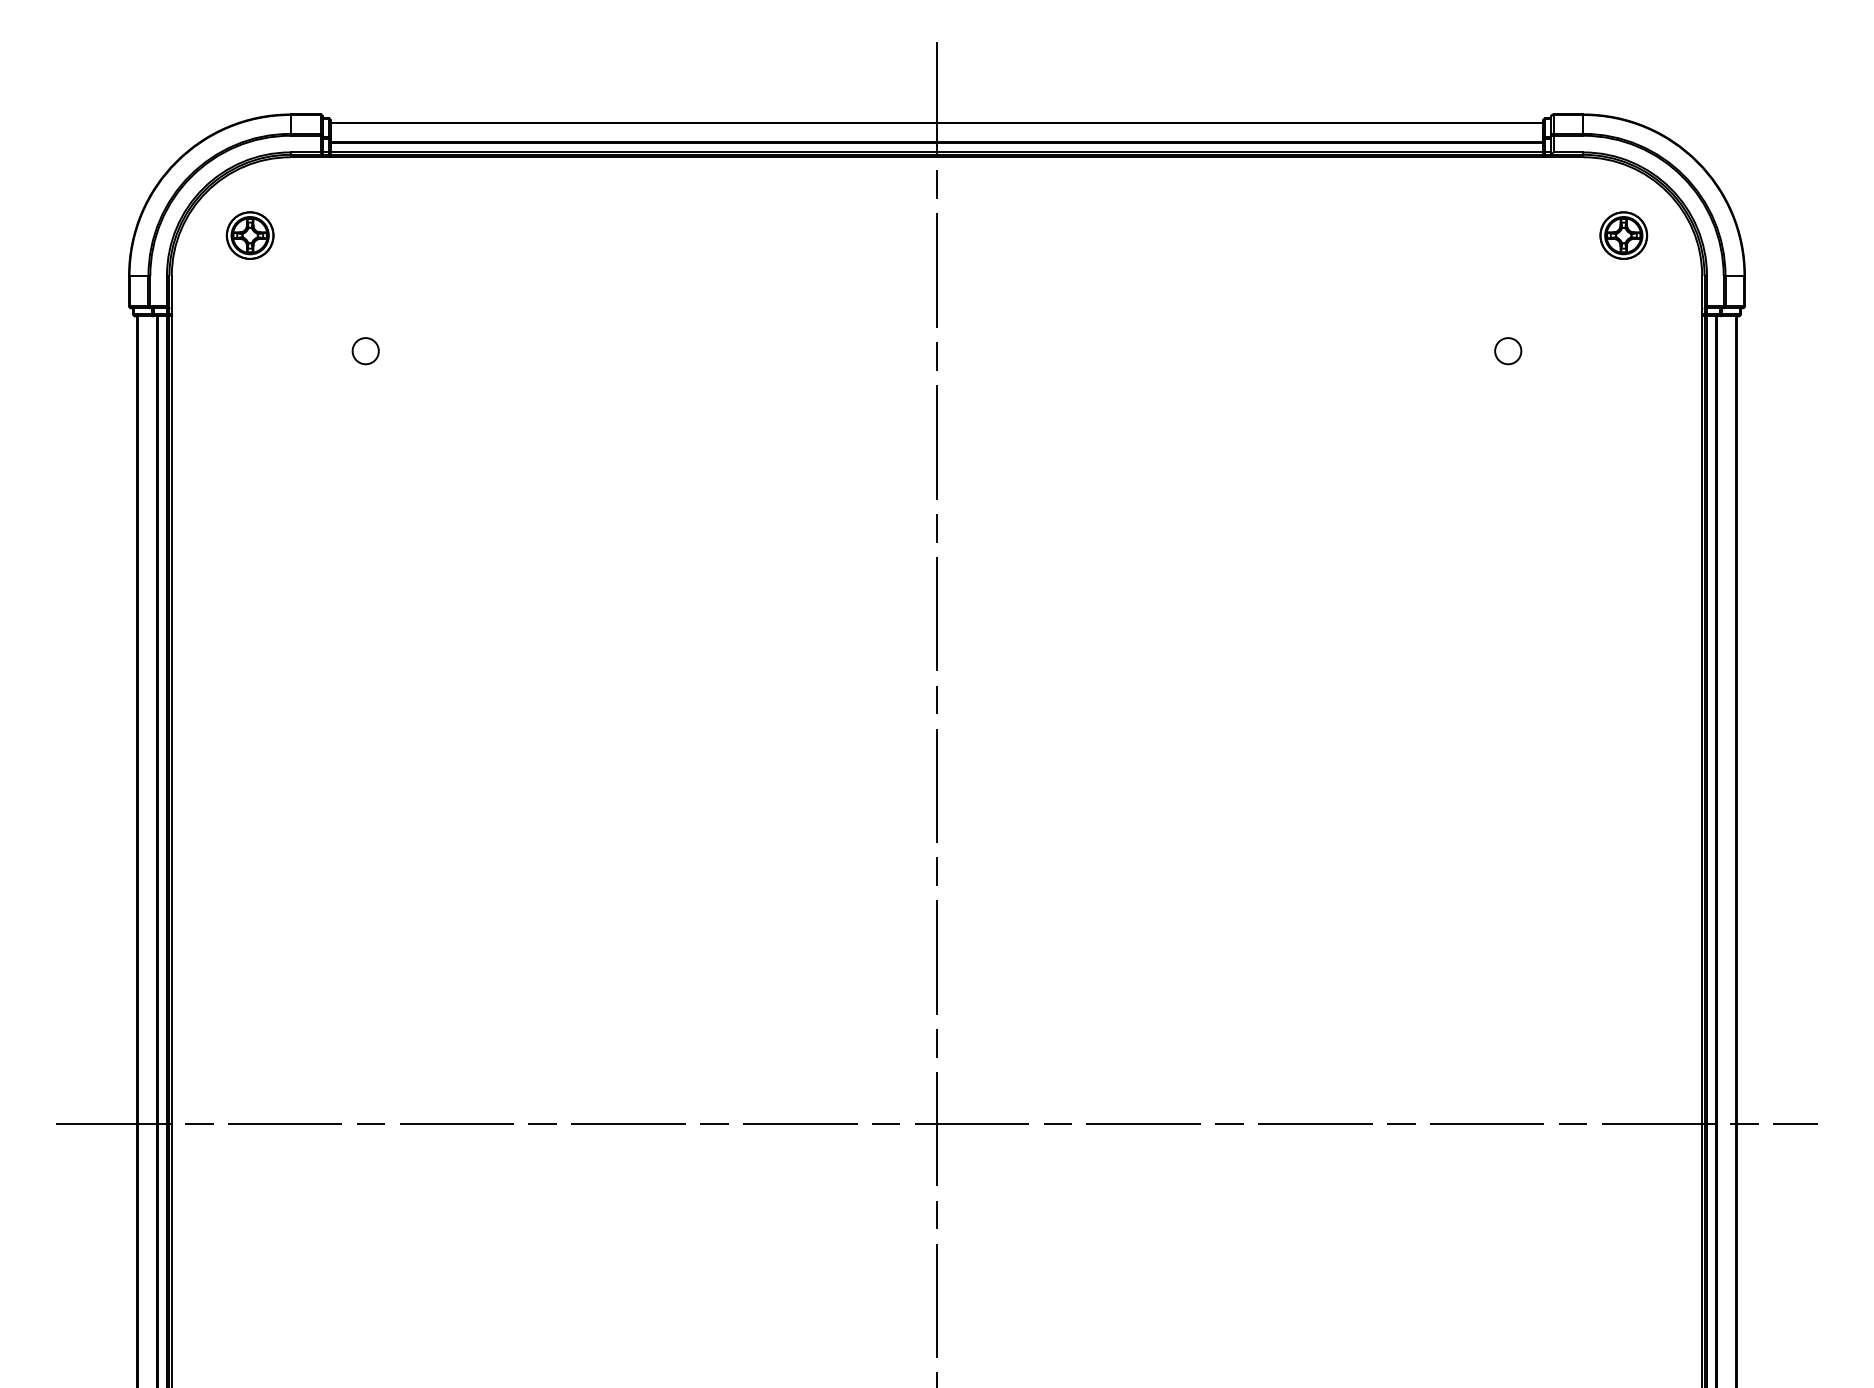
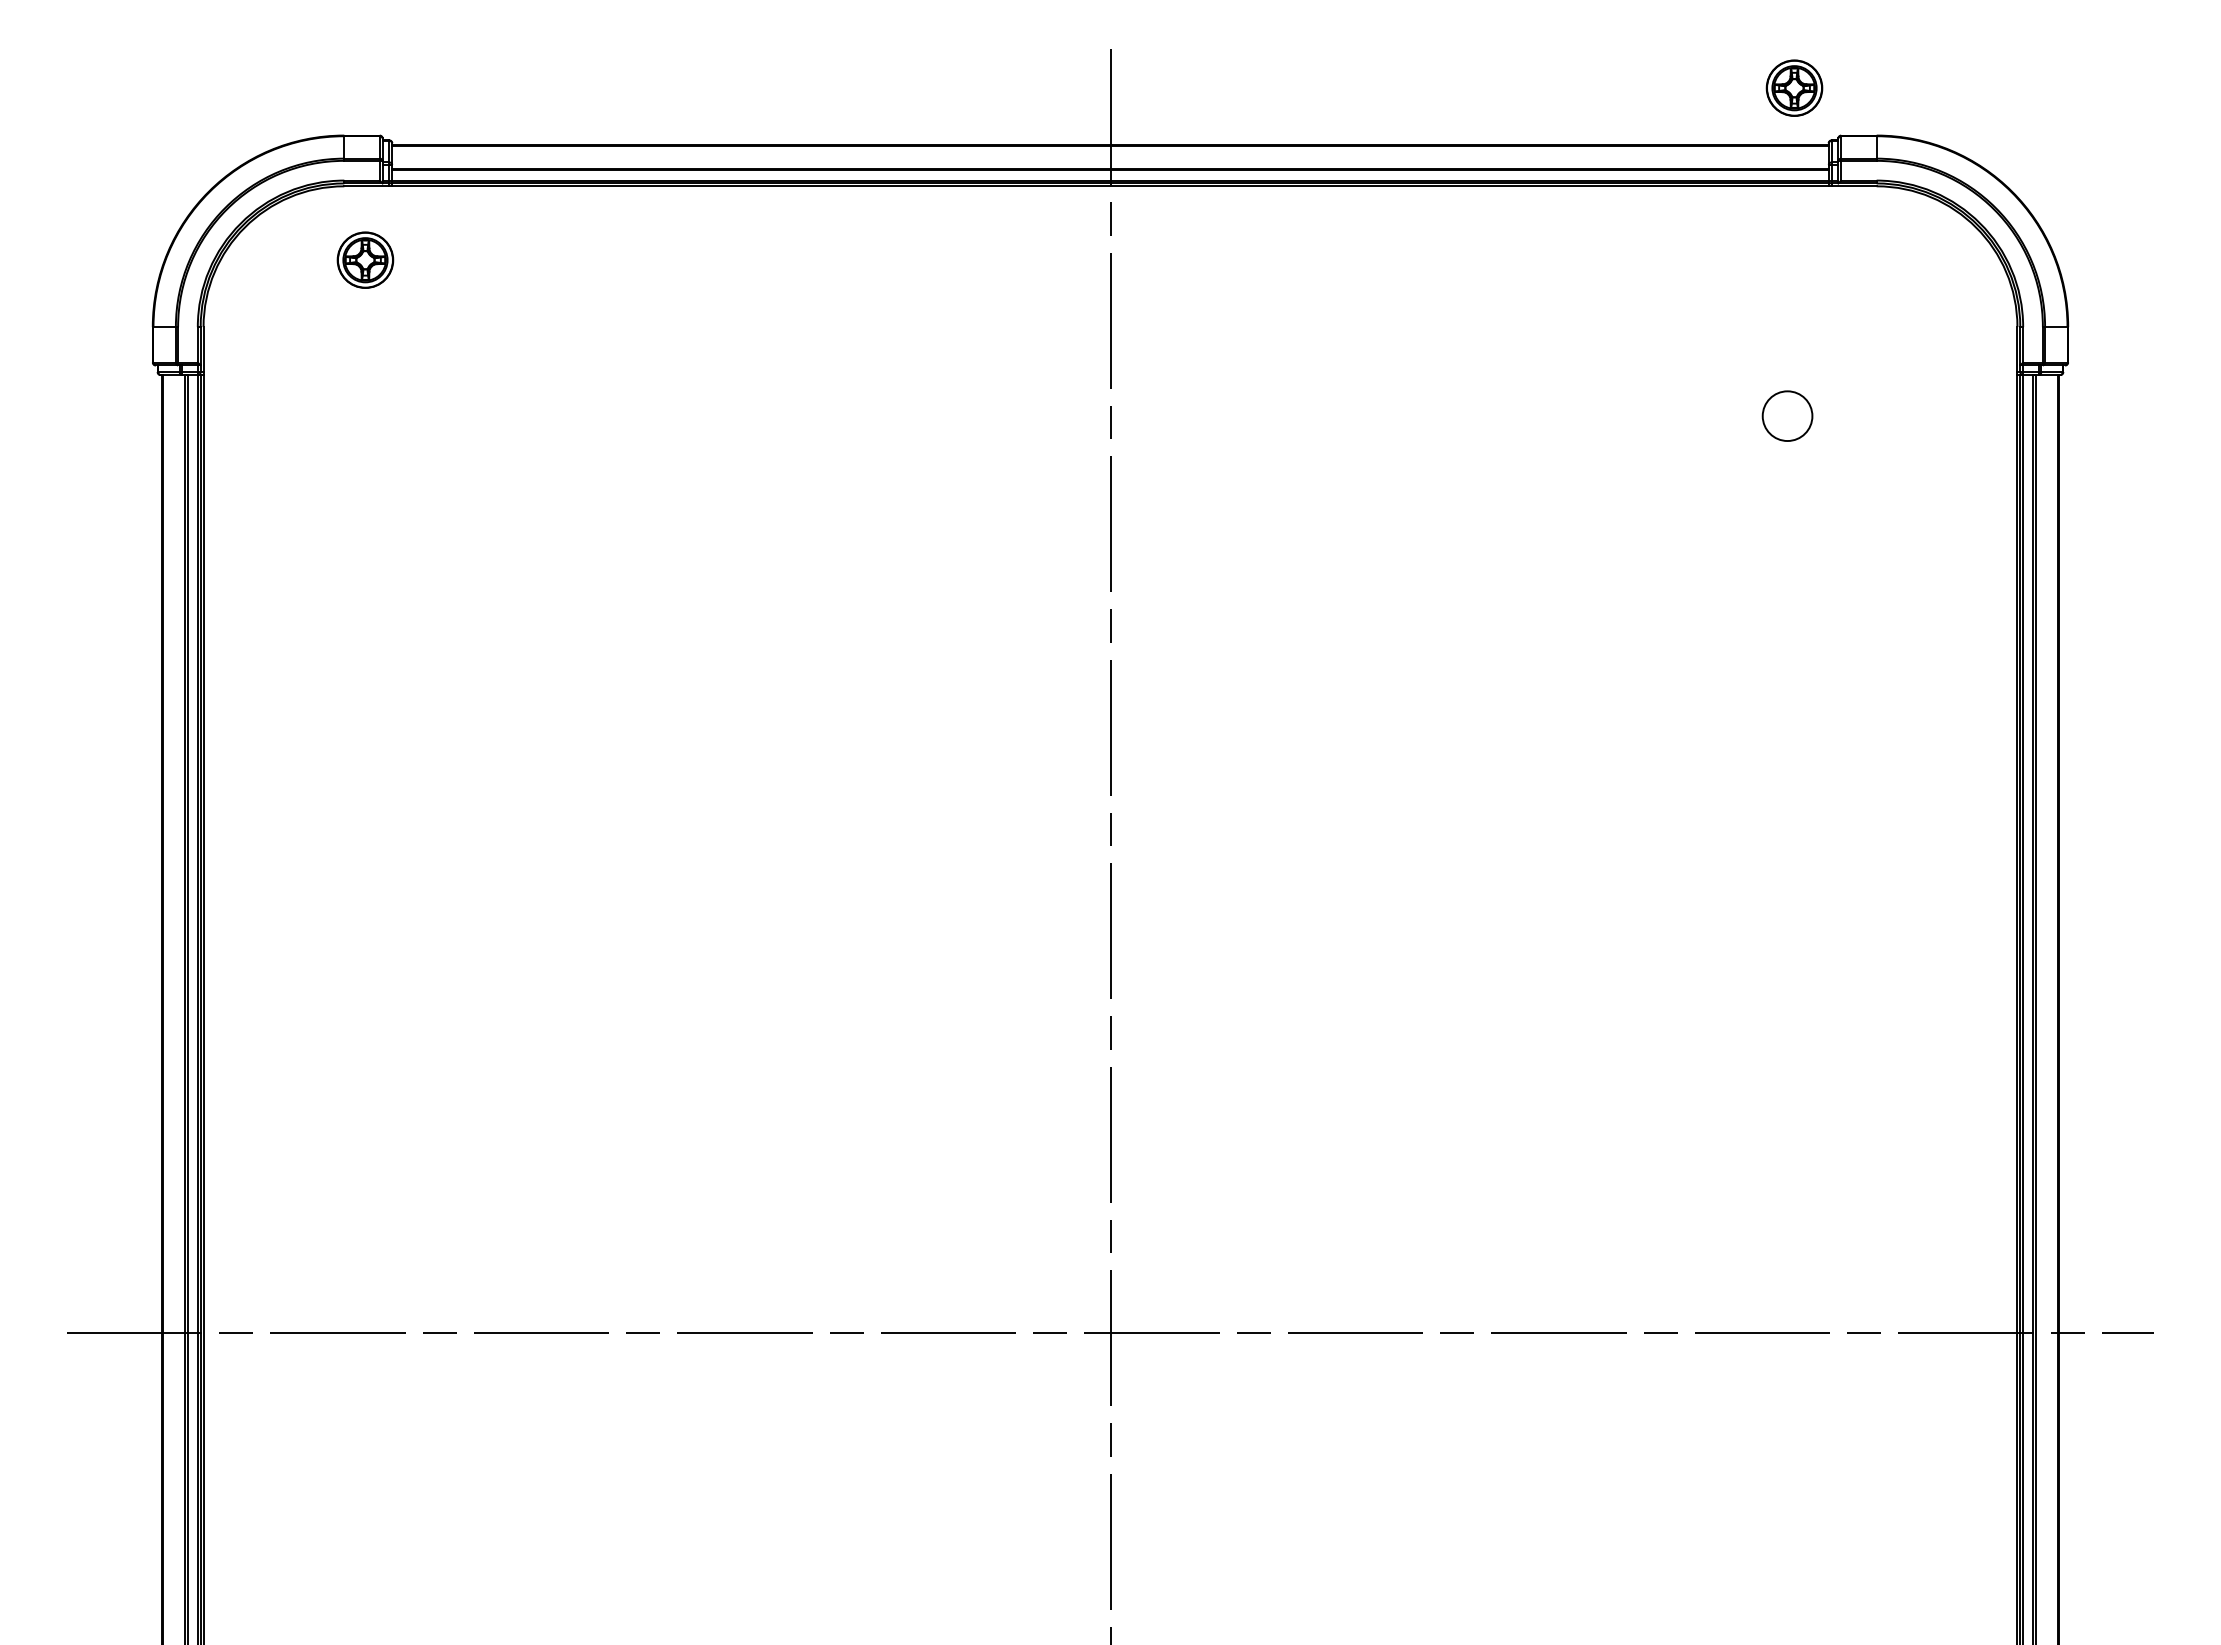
part: (250, 235) -> (365, 259), moved
part: (1623, 235) -> (1794, 87), moved
circle: (365, 350) -> (433, 415), removed
circle: (1508, 350) -> (1787, 415), size x1.6

